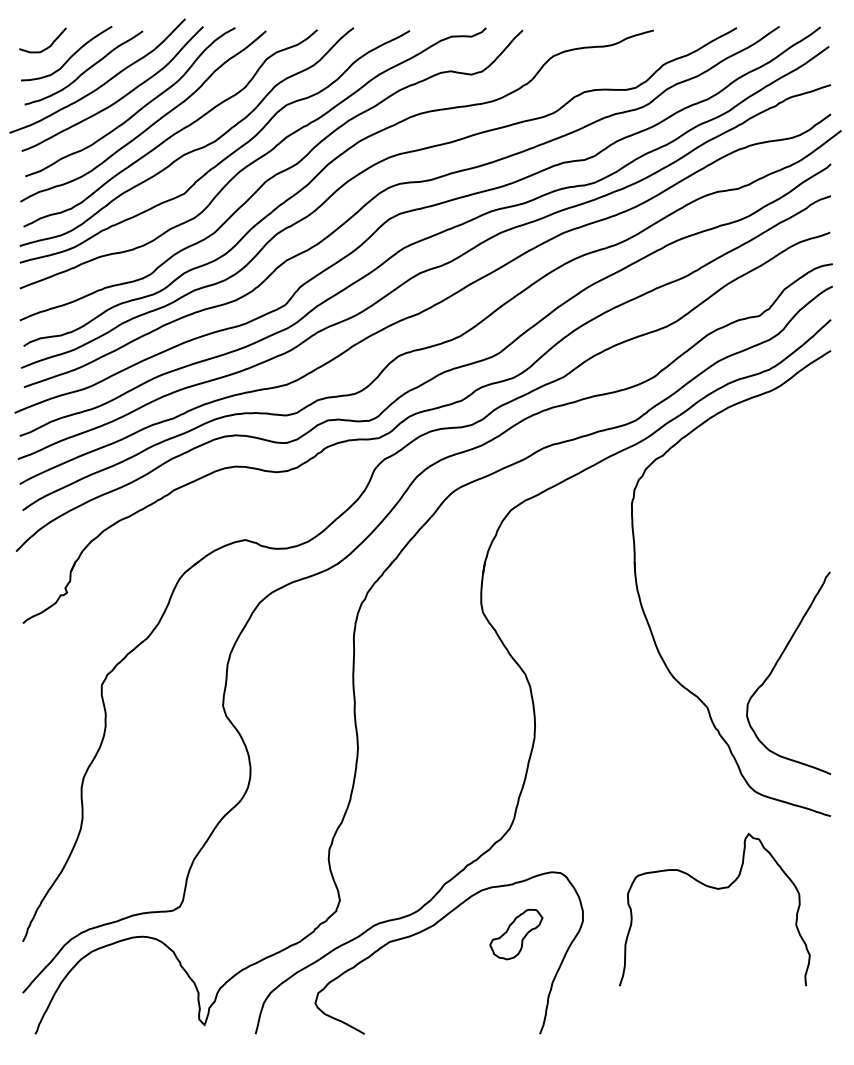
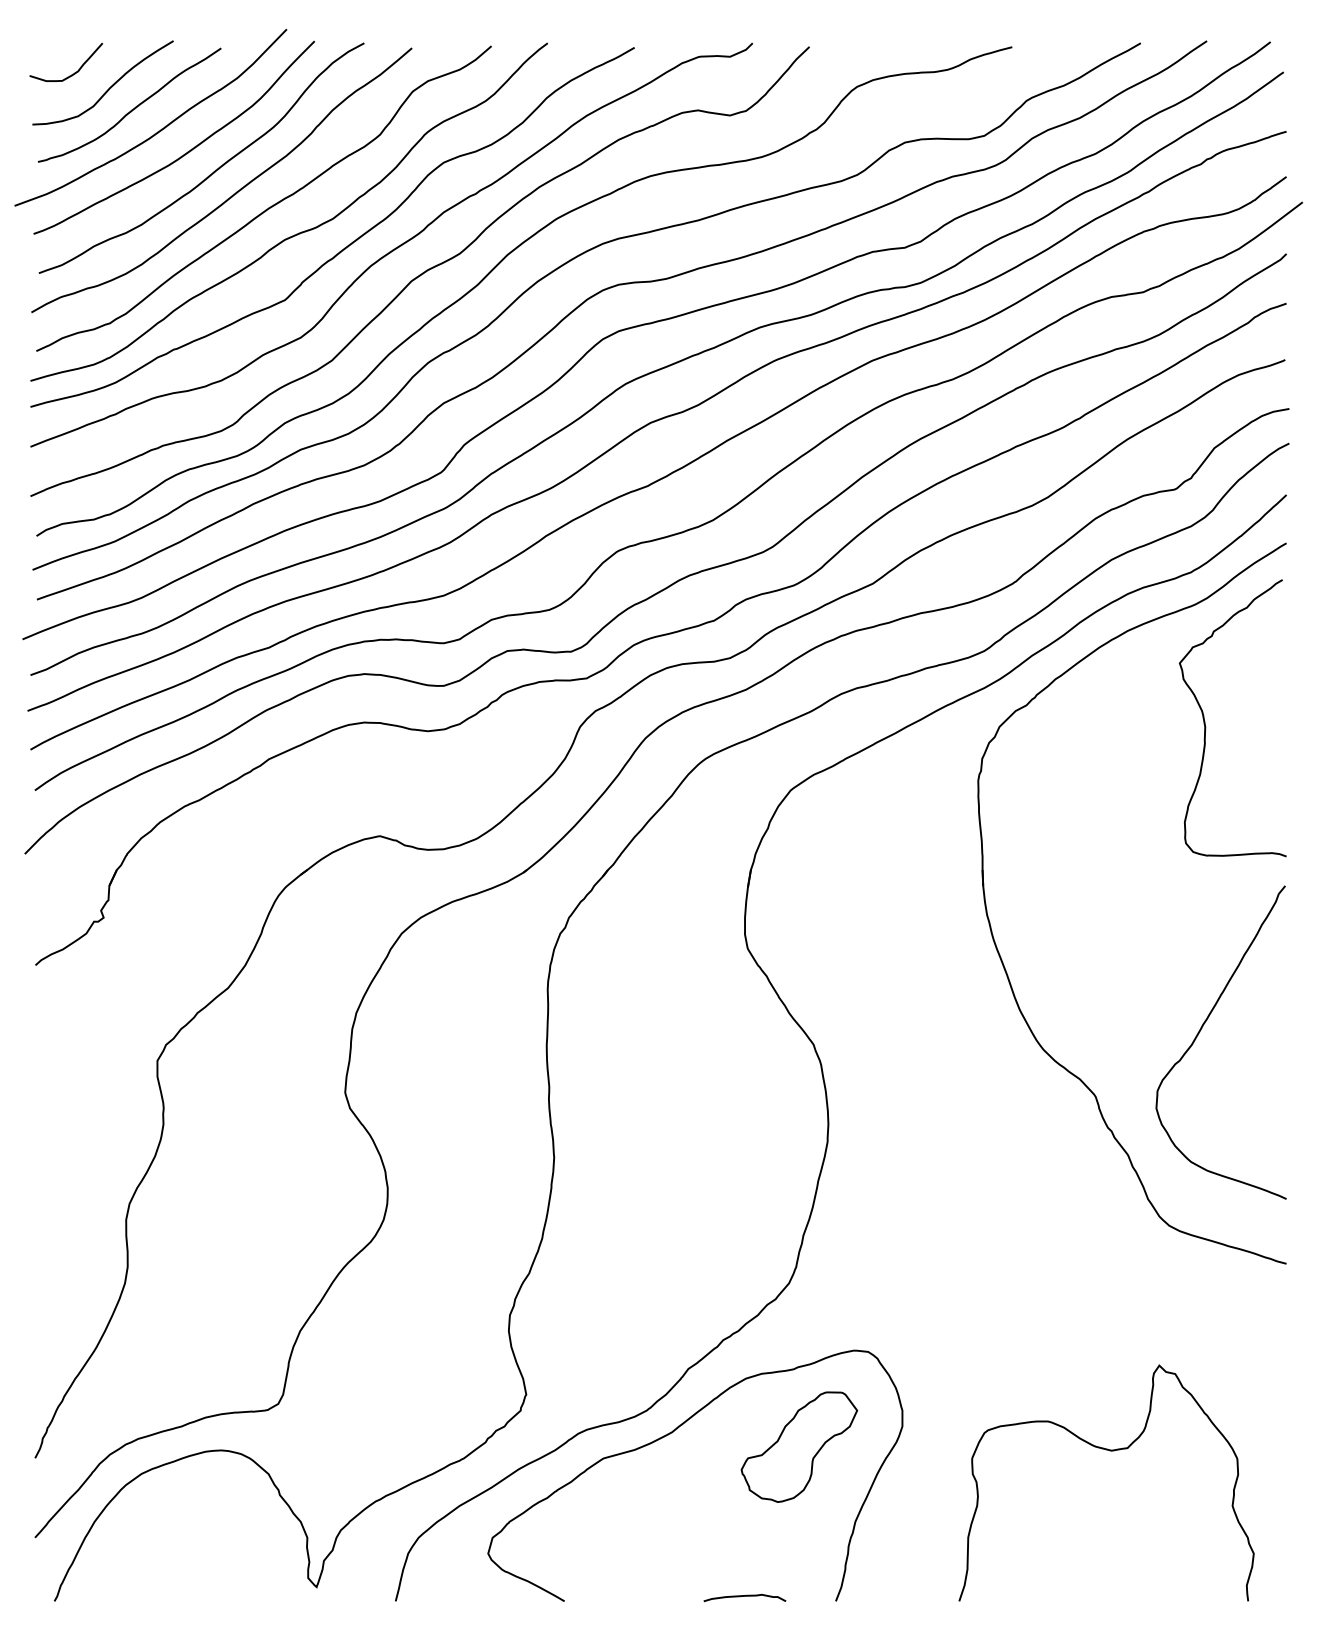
curve: (779, 468) -> (1206, 725), added
curve: (715, 889) -> (1107, 1451), moved
part: (516, 934) -> (799, 1446), size x1.43
curve: (480, 1031) -> (743, 1597), added

